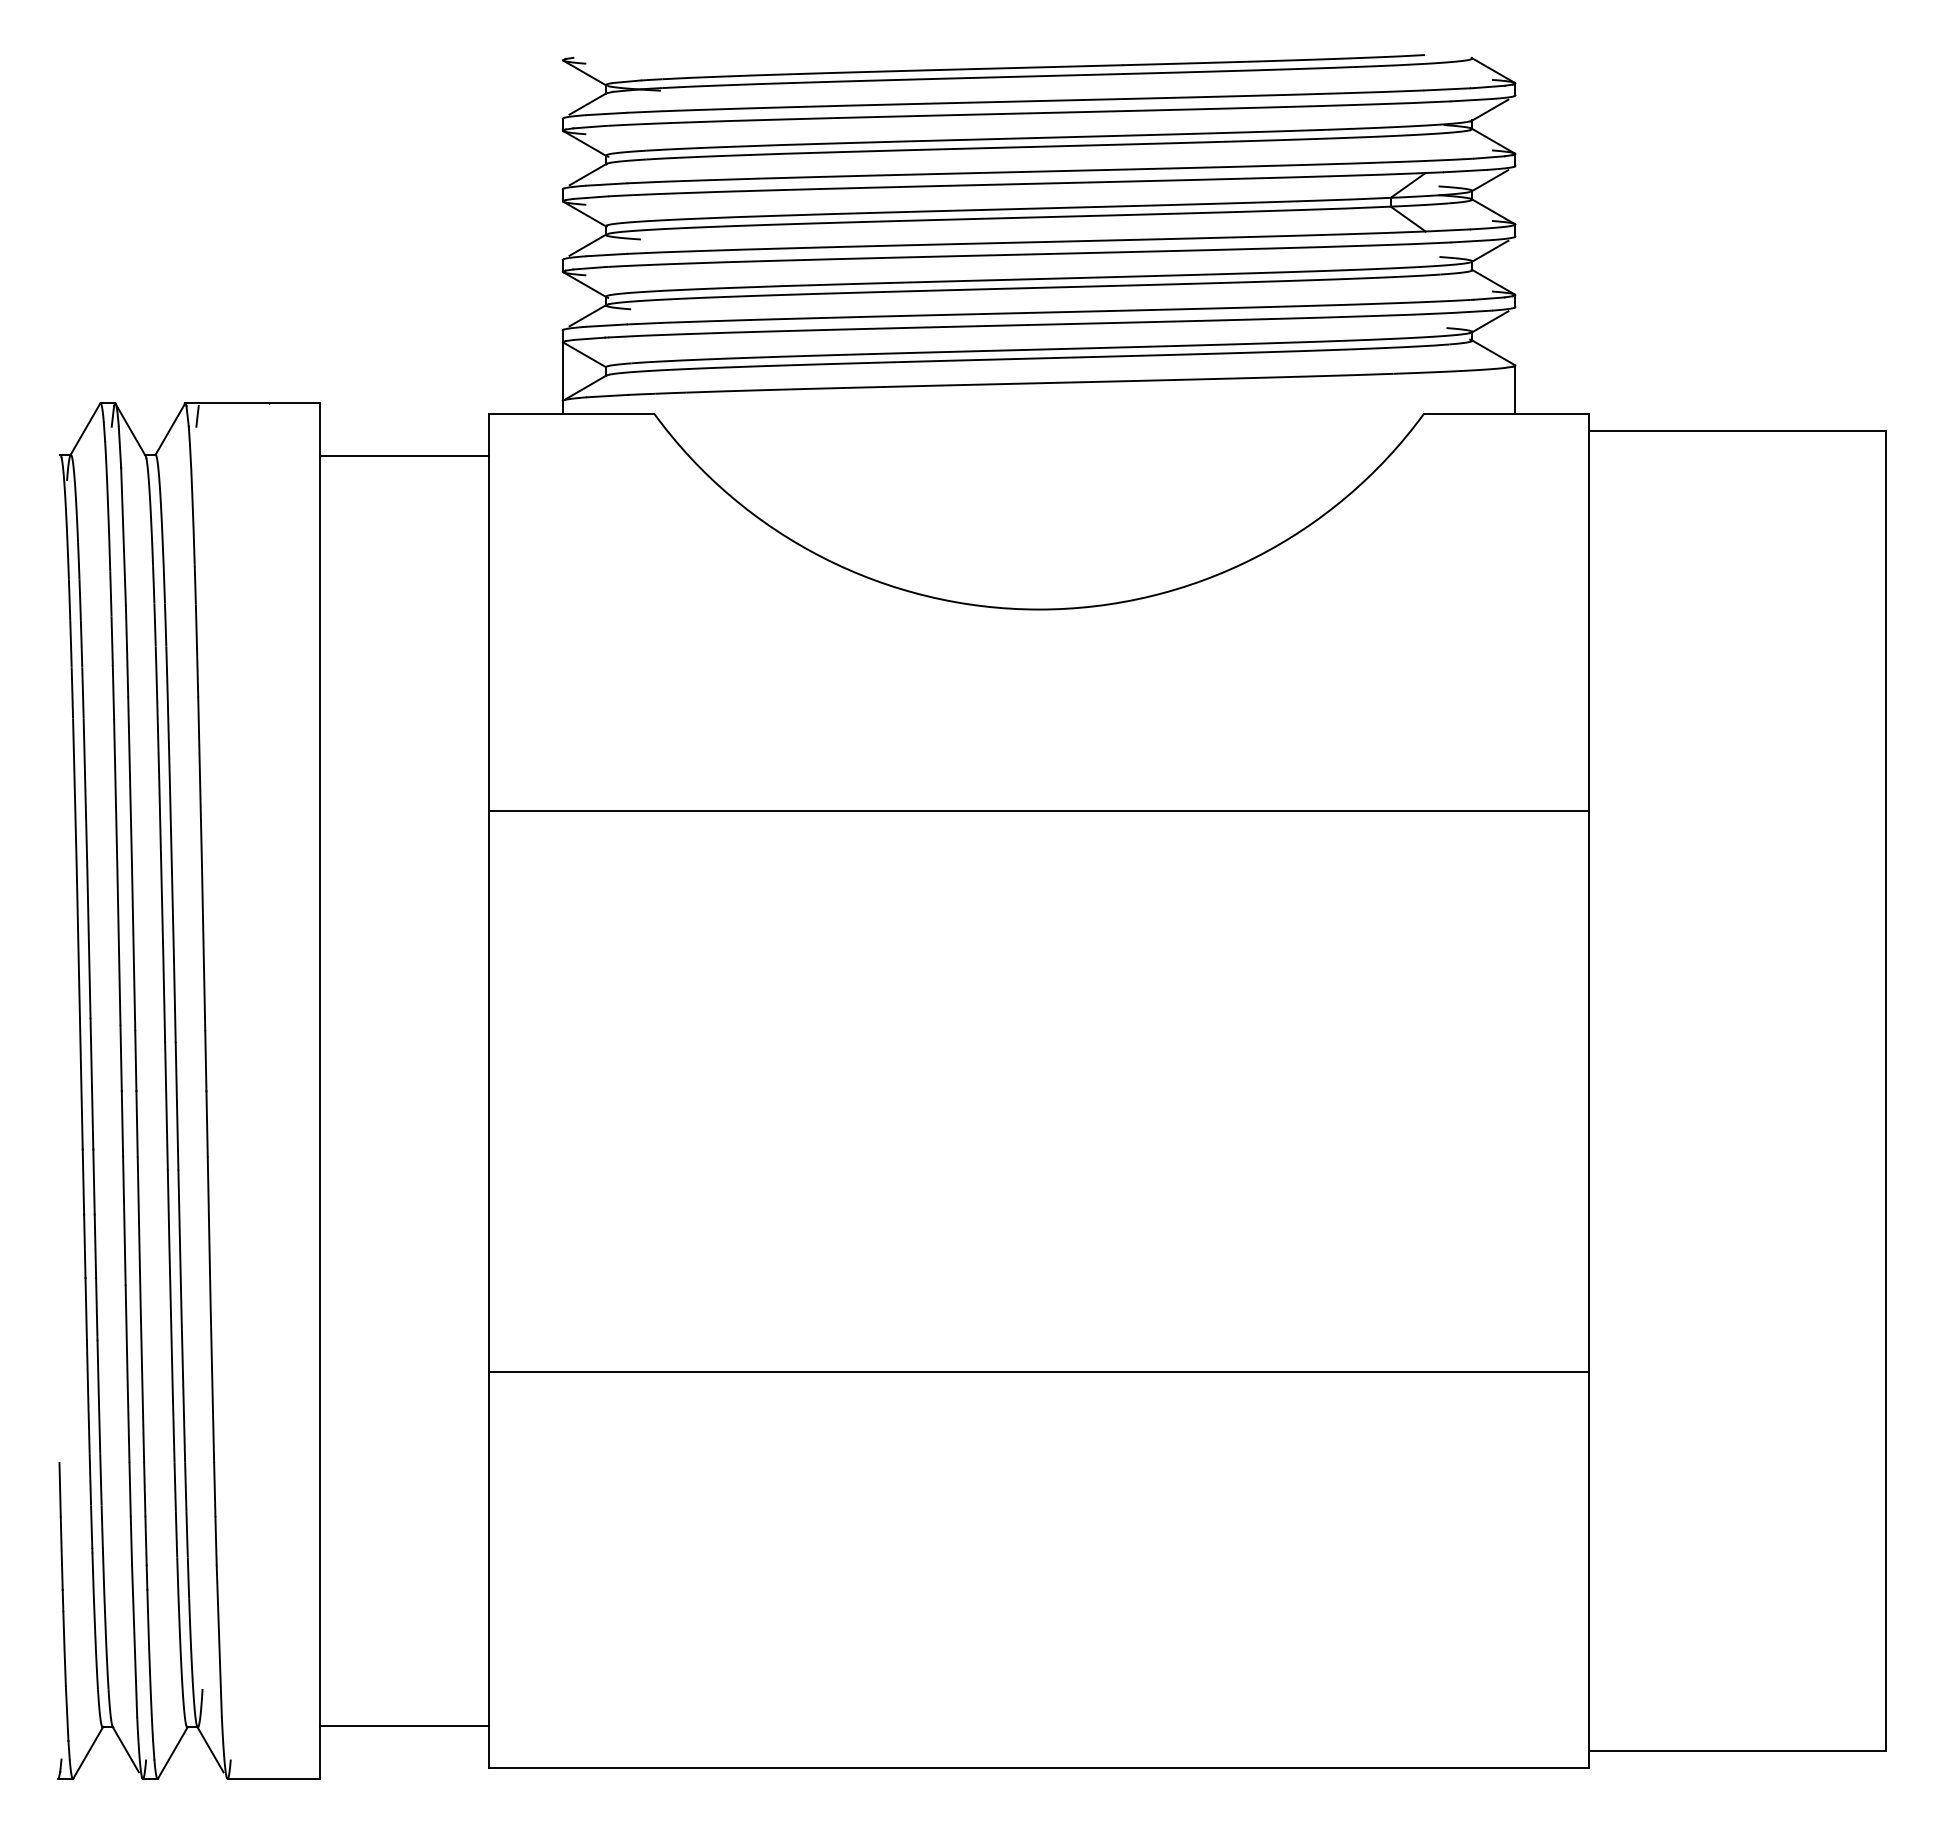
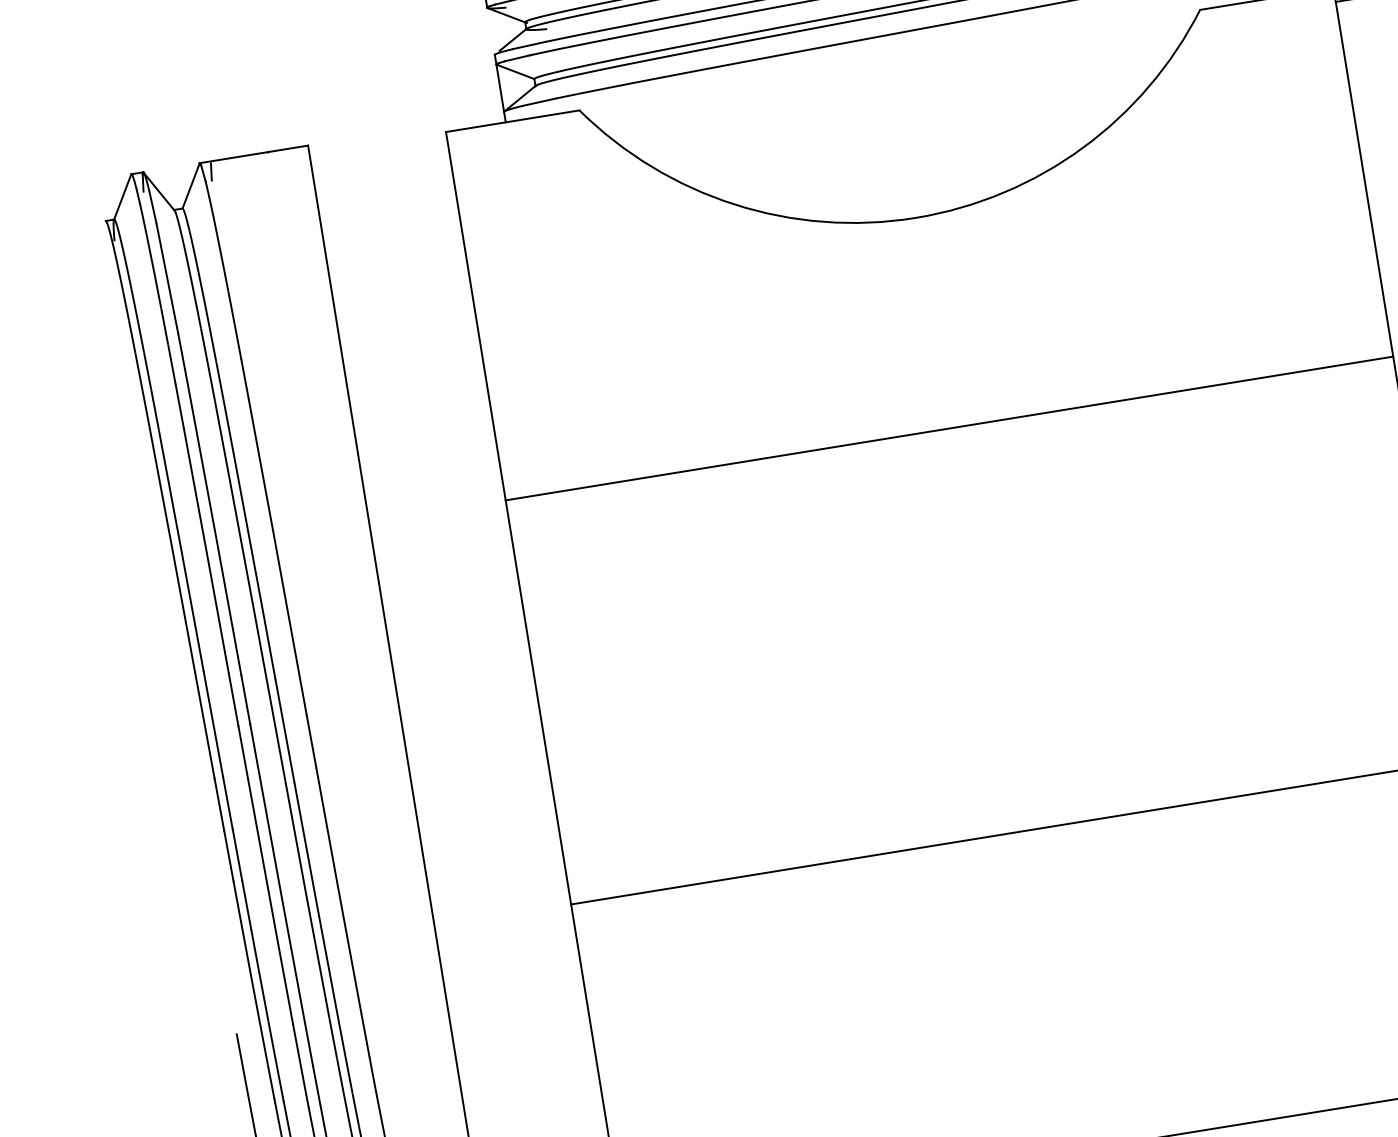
line: (403, 456) -> (382, 177), removed
line: (1038, 810) -> (948, 428), moved

